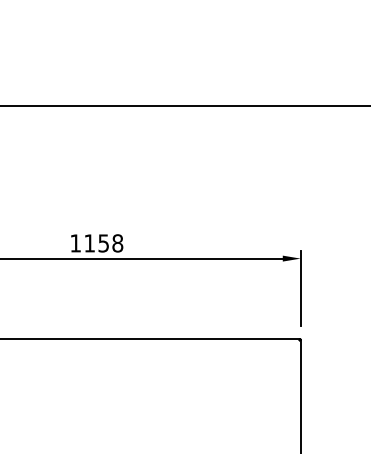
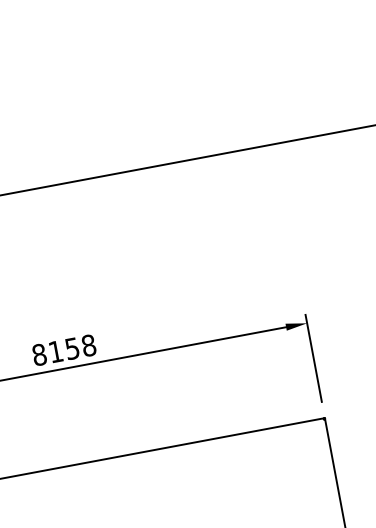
text: (75, 243) -> (39, 355), 1158 -> 8158

